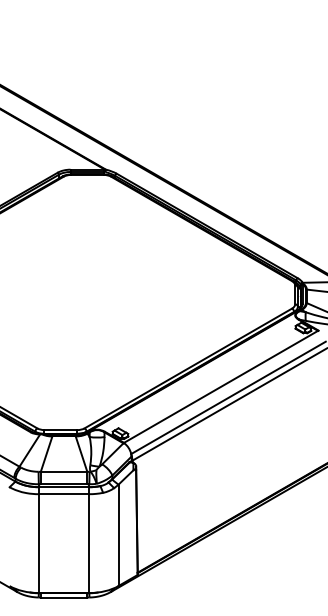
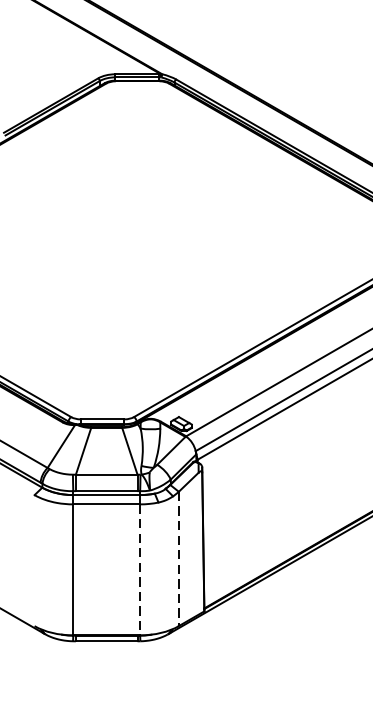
line: (118, 535) -> (178, 559), solid -> dashed
line: (89, 544) -> (140, 571), solid -> dashed

